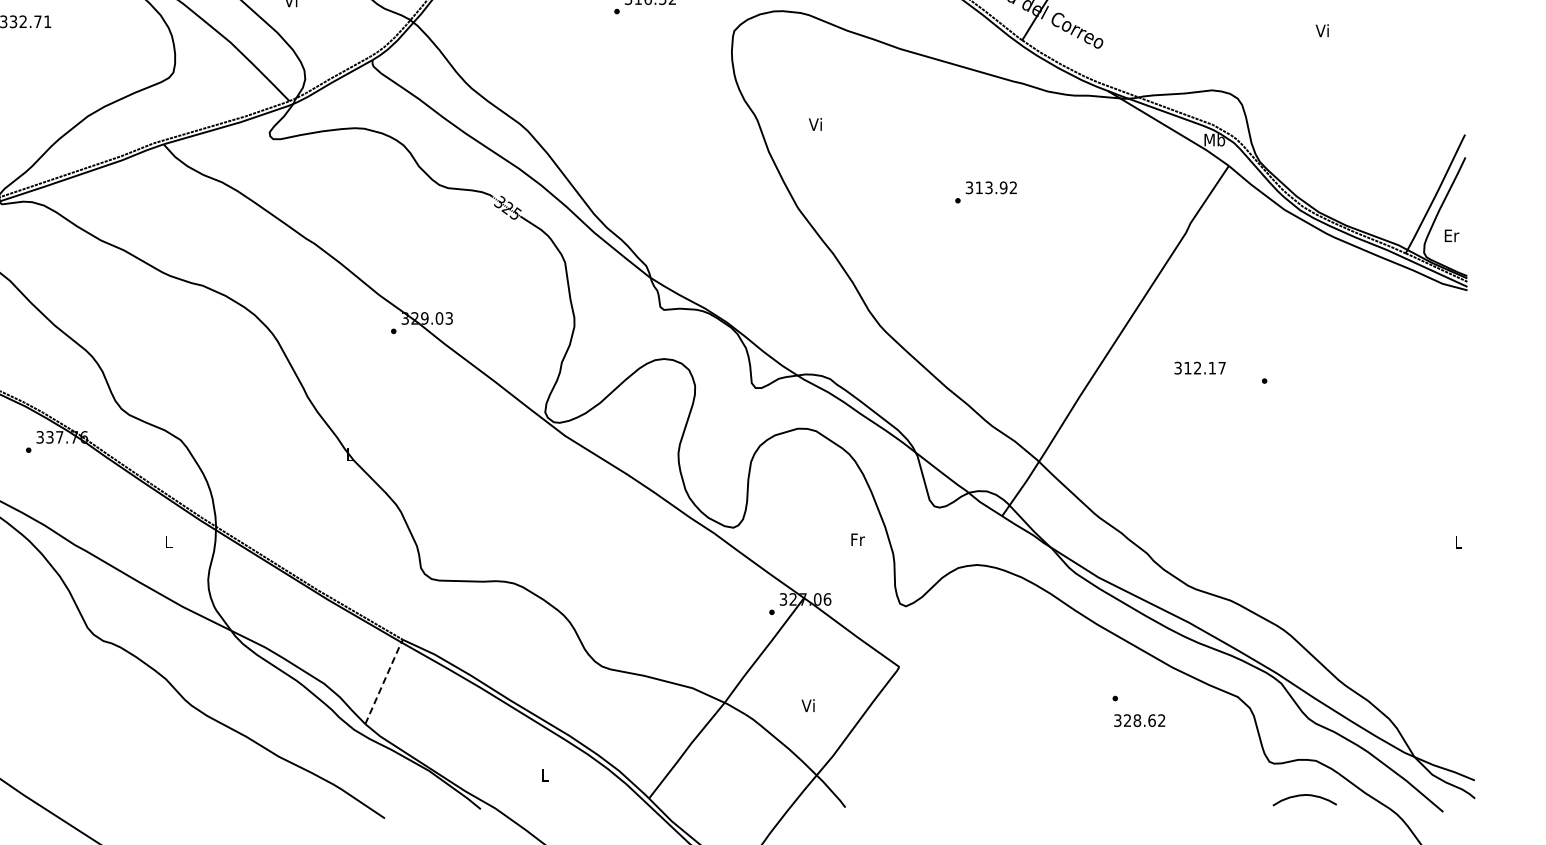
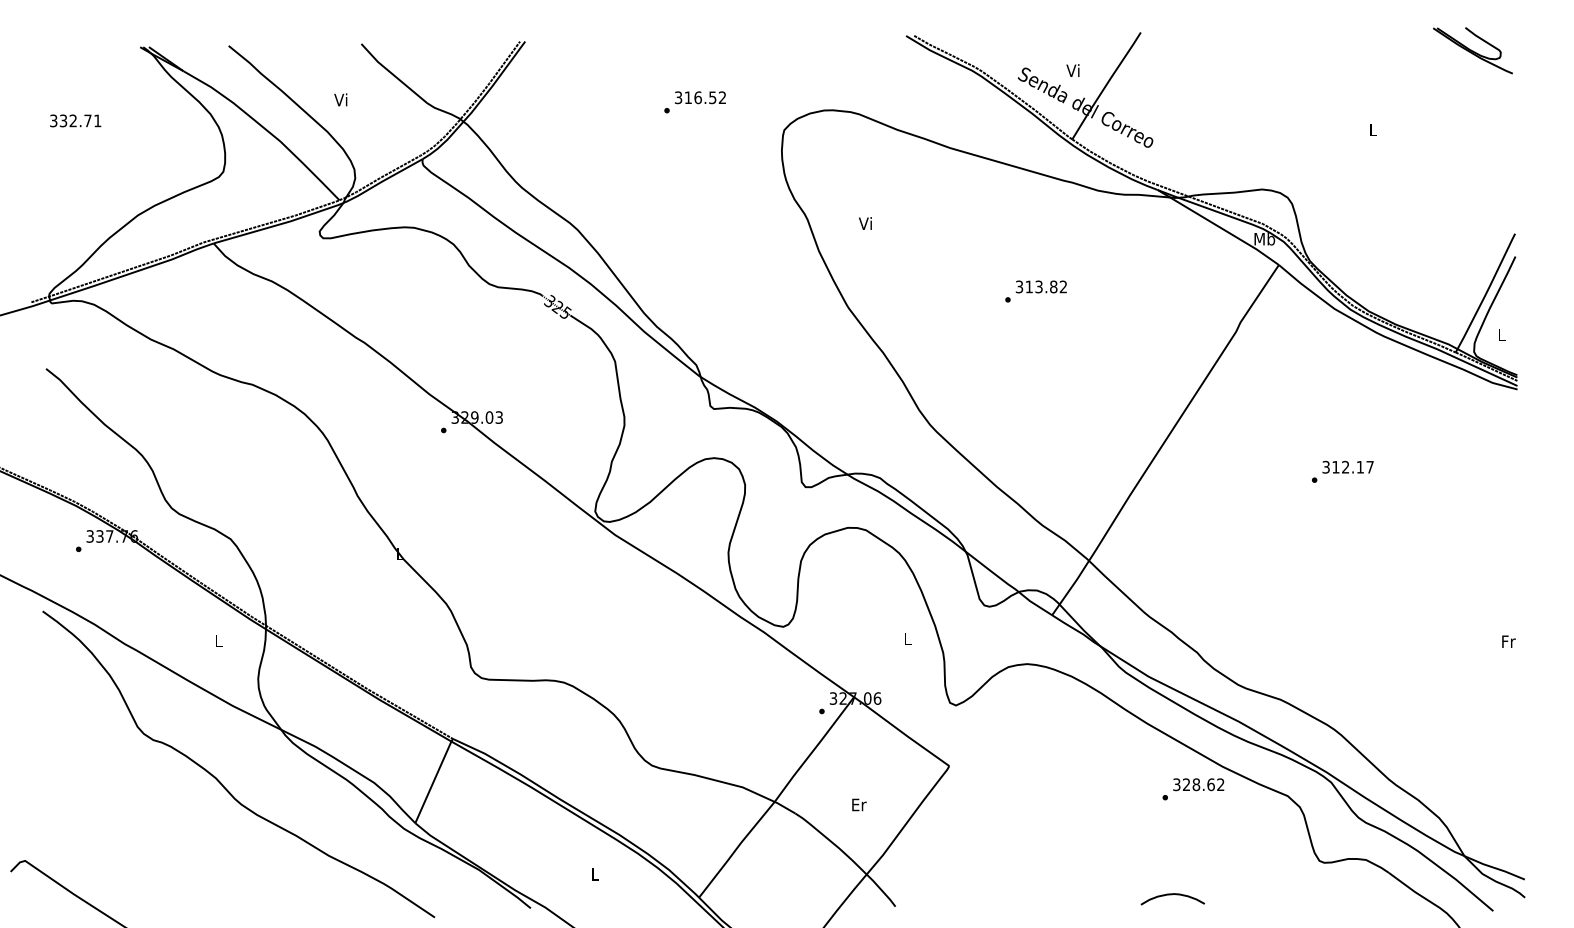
text: (1321, 30) -> (1371, 129), Vi -> L
text: (1003, 187) -> (1053, 286), 313.92 -> 313.82
text: (1451, 235) -> (1501, 334), Er -> L
text: (1199, 367) -> (1347, 466), moved
text: (857, 539) -> (907, 638), Fr -> L
text: (1458, 542) -> (1508, 641), L -> Fr
line: (383, 683) -> (433, 782), dashed -> solid
text: (808, 705) -> (858, 804), Vi -> Er
text: (1139, 720) -> (1198, 784), moved
curve: (1304, 796) -> (1172, 895), moved

